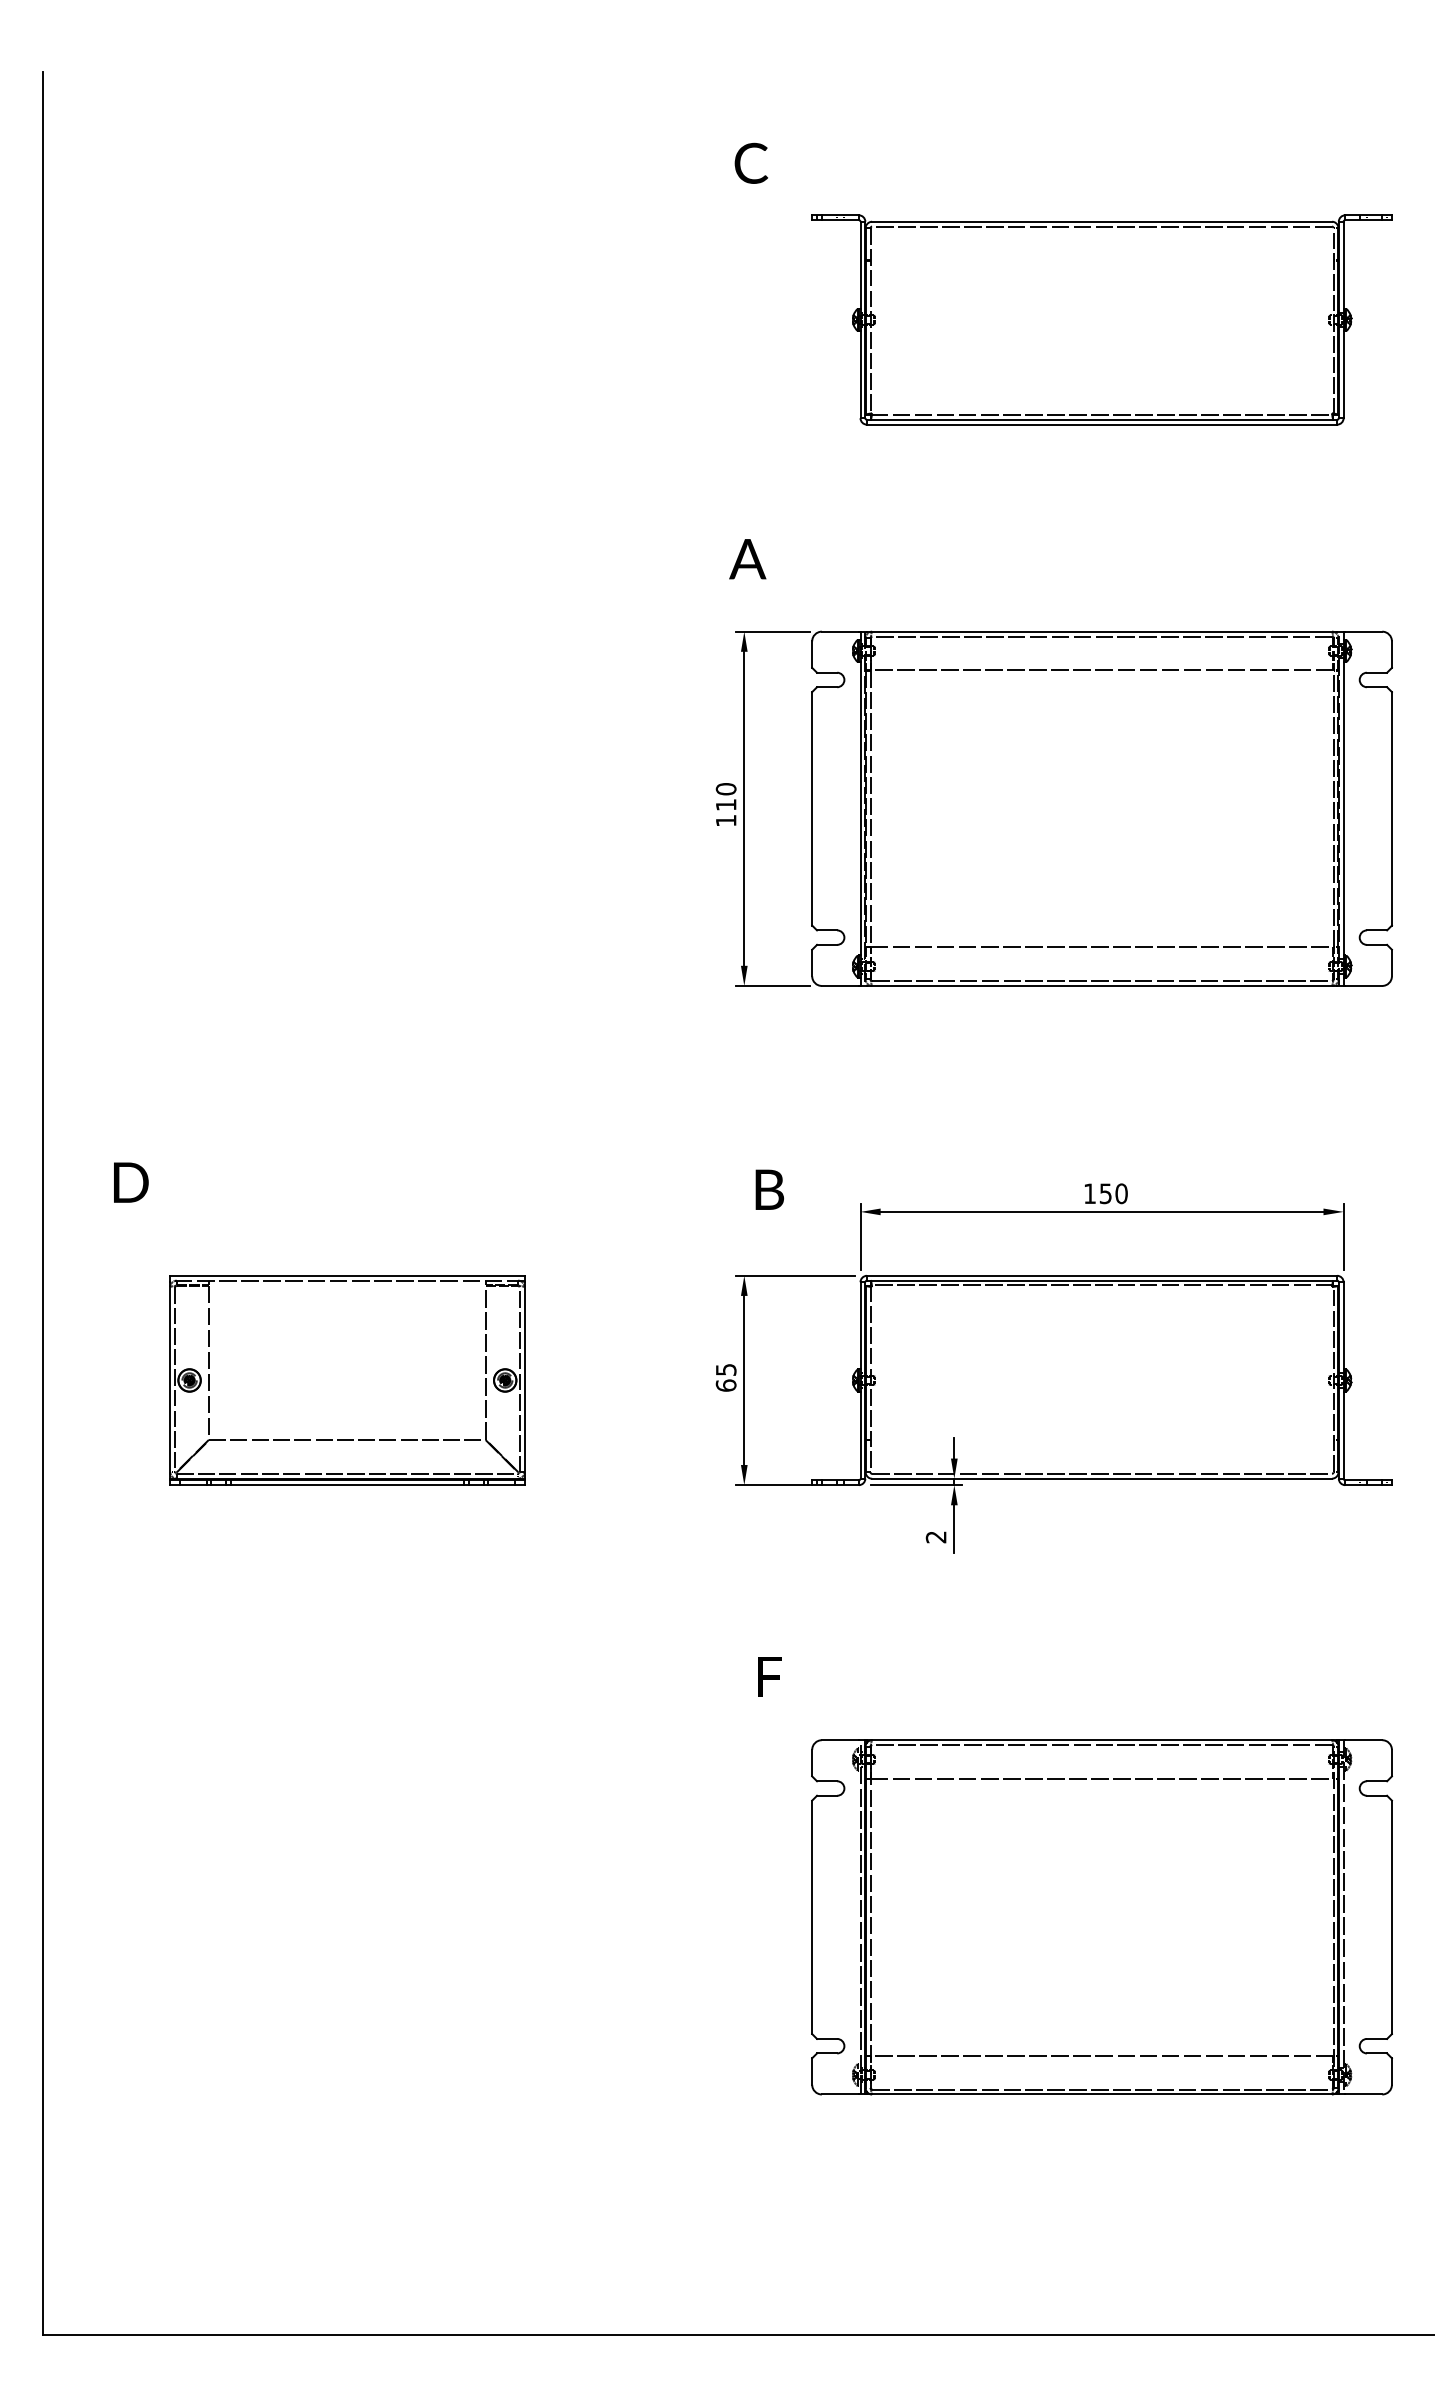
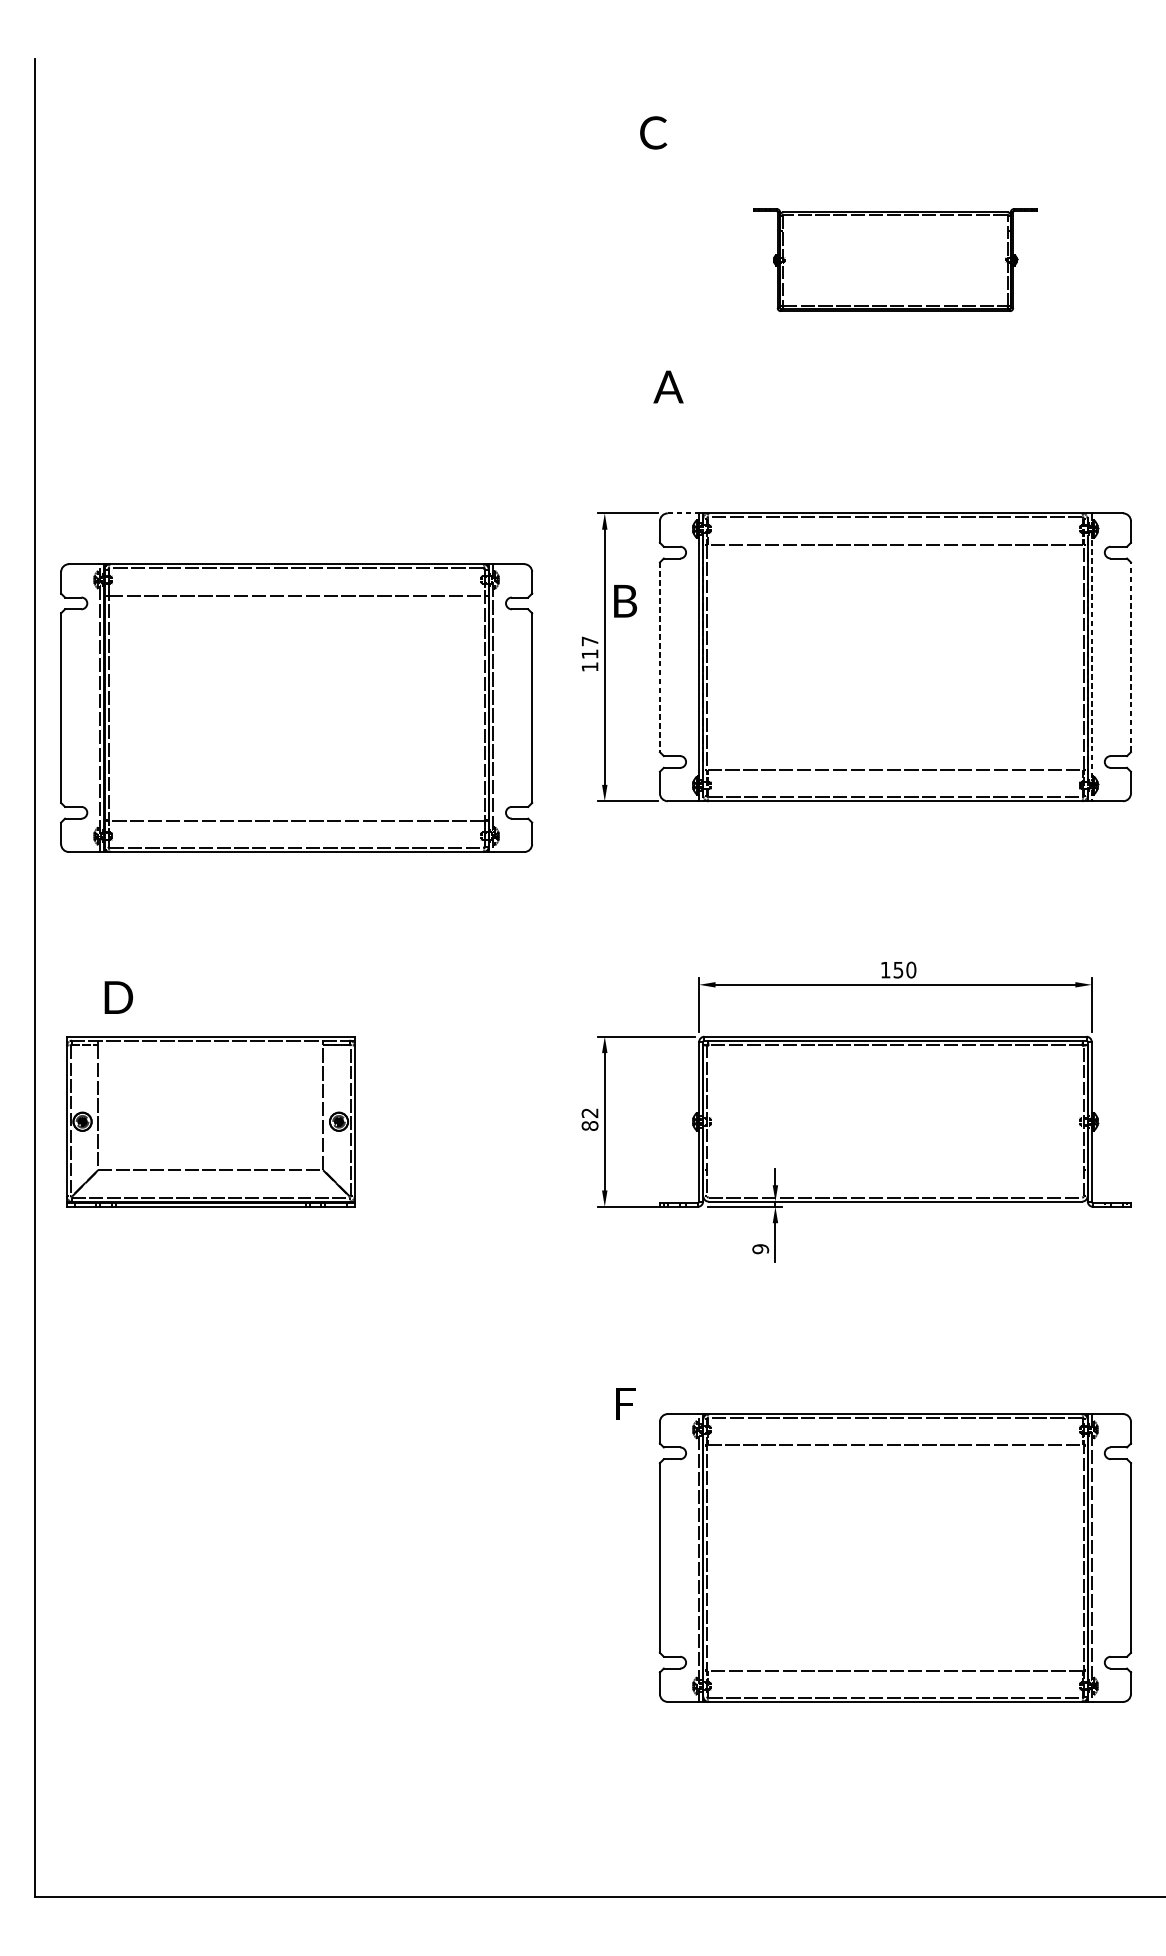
text: (751, 162) -> (653, 132), moved
part: (1101, 319) -> (895, 259), size x0.6
text: (747, 559) -> (668, 387), moved
line: (840, 631) -> (682, 513), solid -> dashed
text: (725, 789) -> (589, 641), 110 -> 117
line: (812, 808) -> (660, 657), solid -> dashed
line: (1391, 808) -> (1130, 657), solid -> dashed
line: (1343, 809) -> (1091, 657), solid -> dashed
part: (364, 871) -> (296, 708), added
text: (131, 1182) -> (119, 997), moved
text: (769, 1189) -> (625, 601), moved
text: (725, 1377) -> (589, 1119), 65 -> 82
part: (347, 1380) -> (210, 1121), moved
text: (936, 1537) -> (760, 1249), 2 -> 9
text: (769, 1676) -> (625, 1403), moved

